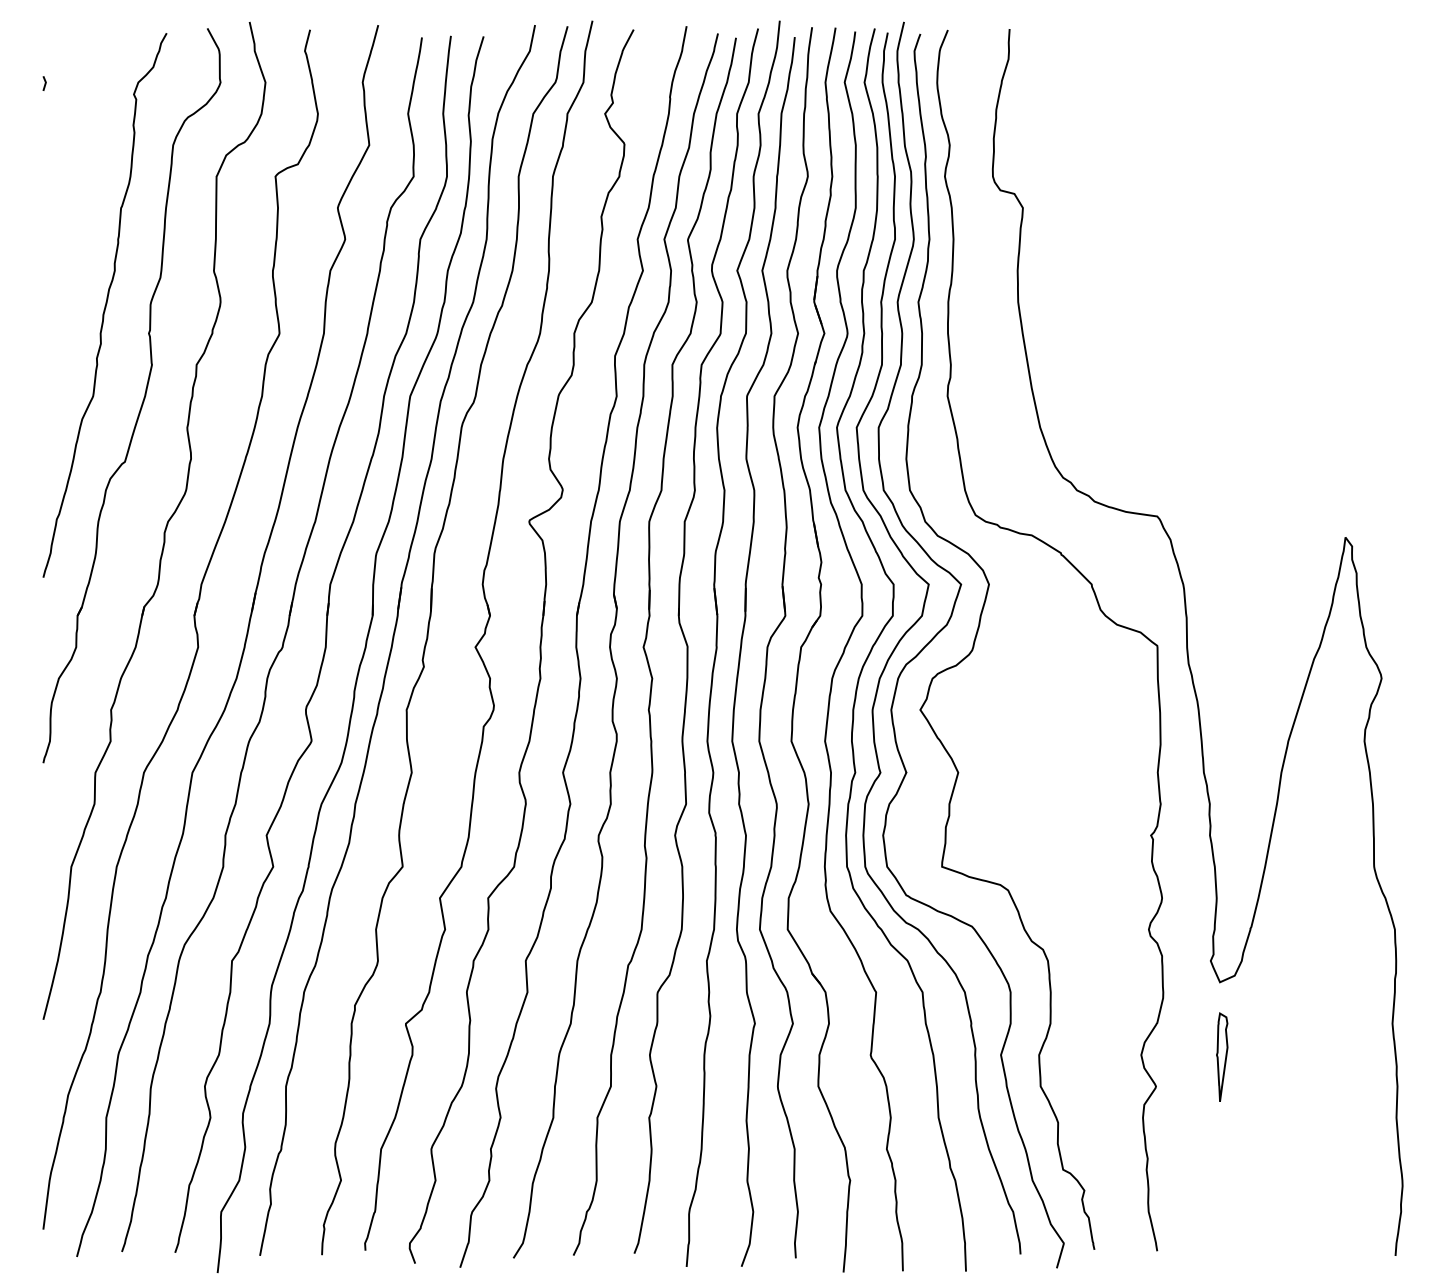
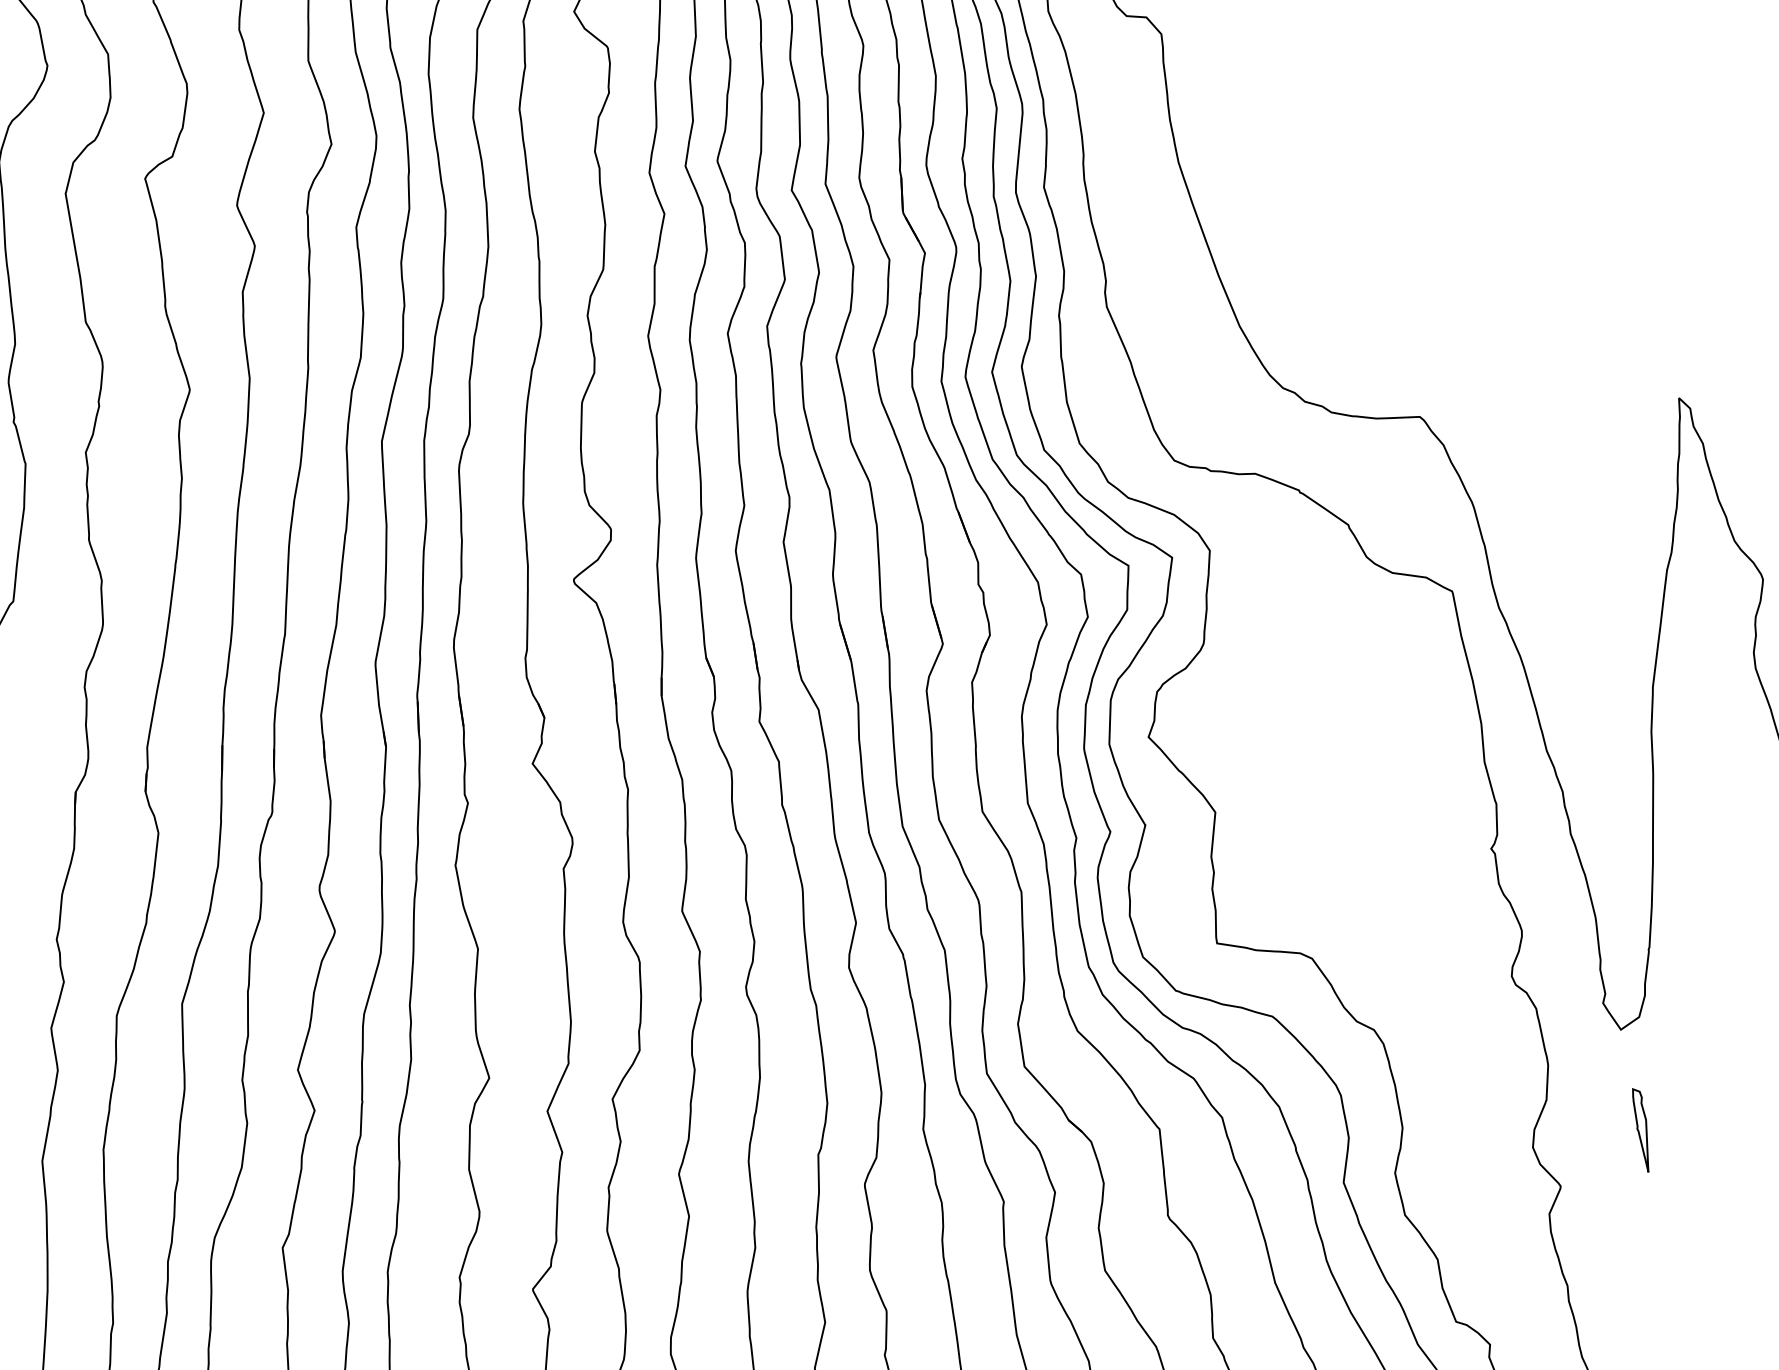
part: (1222, 1056) -> (1642, 1129), size x0.7

